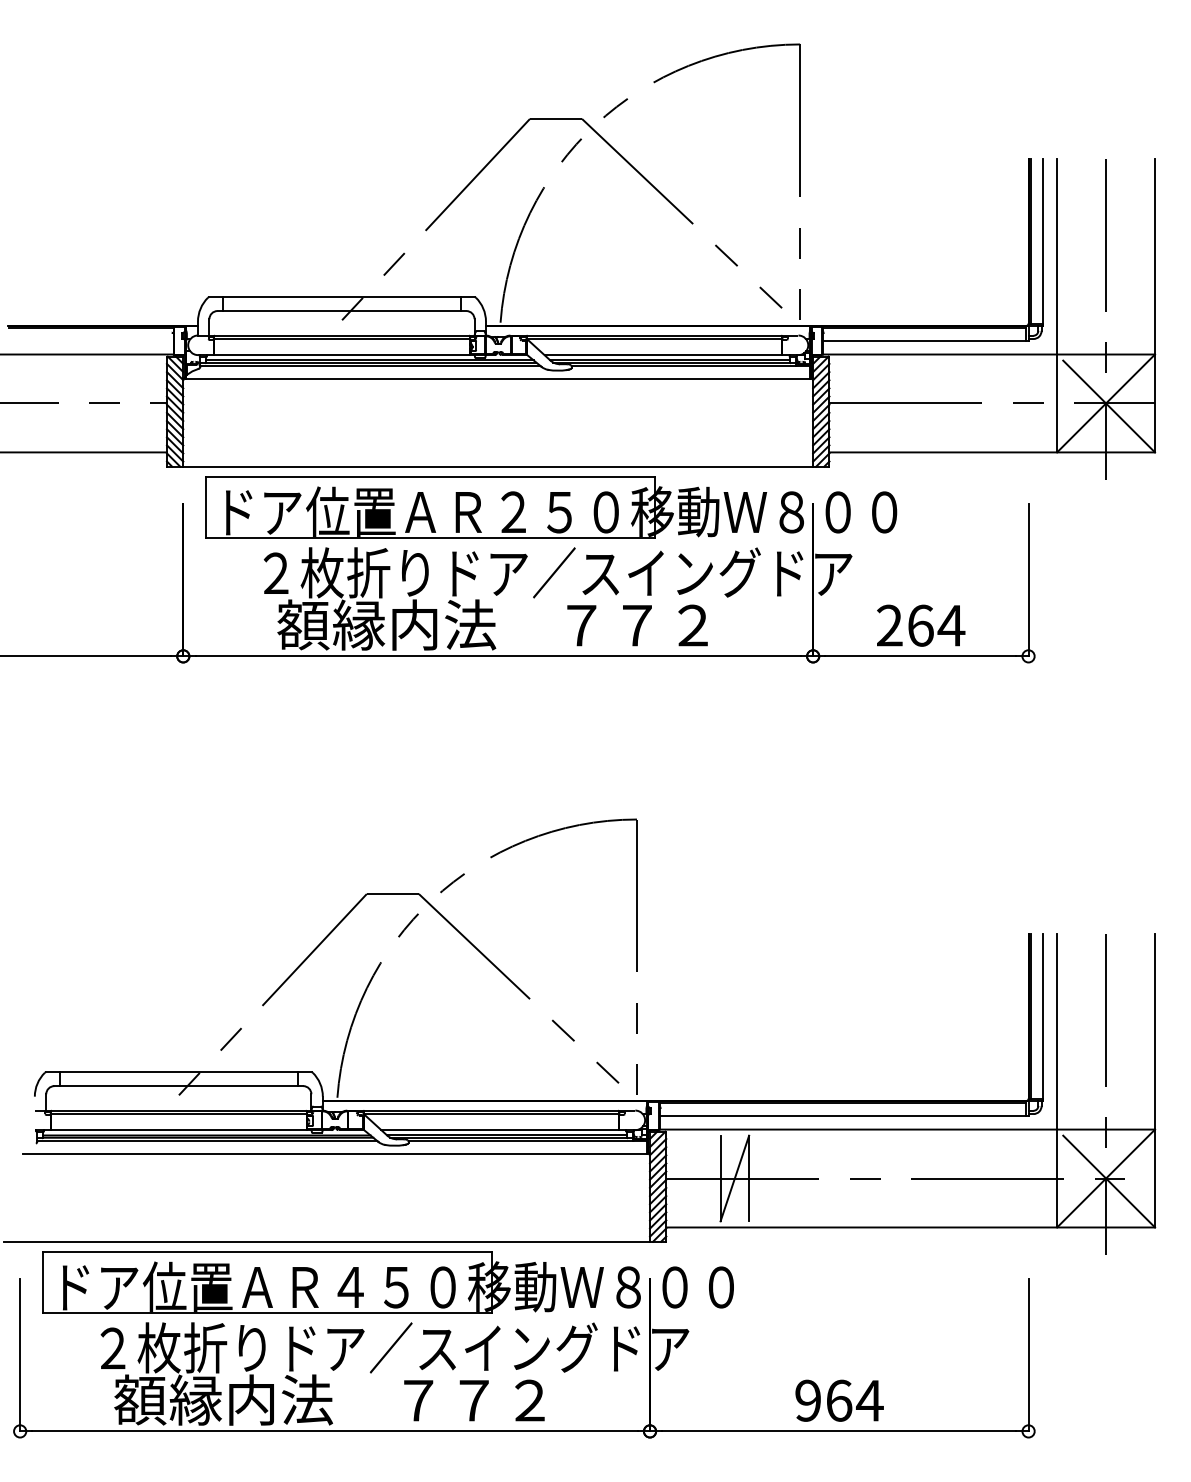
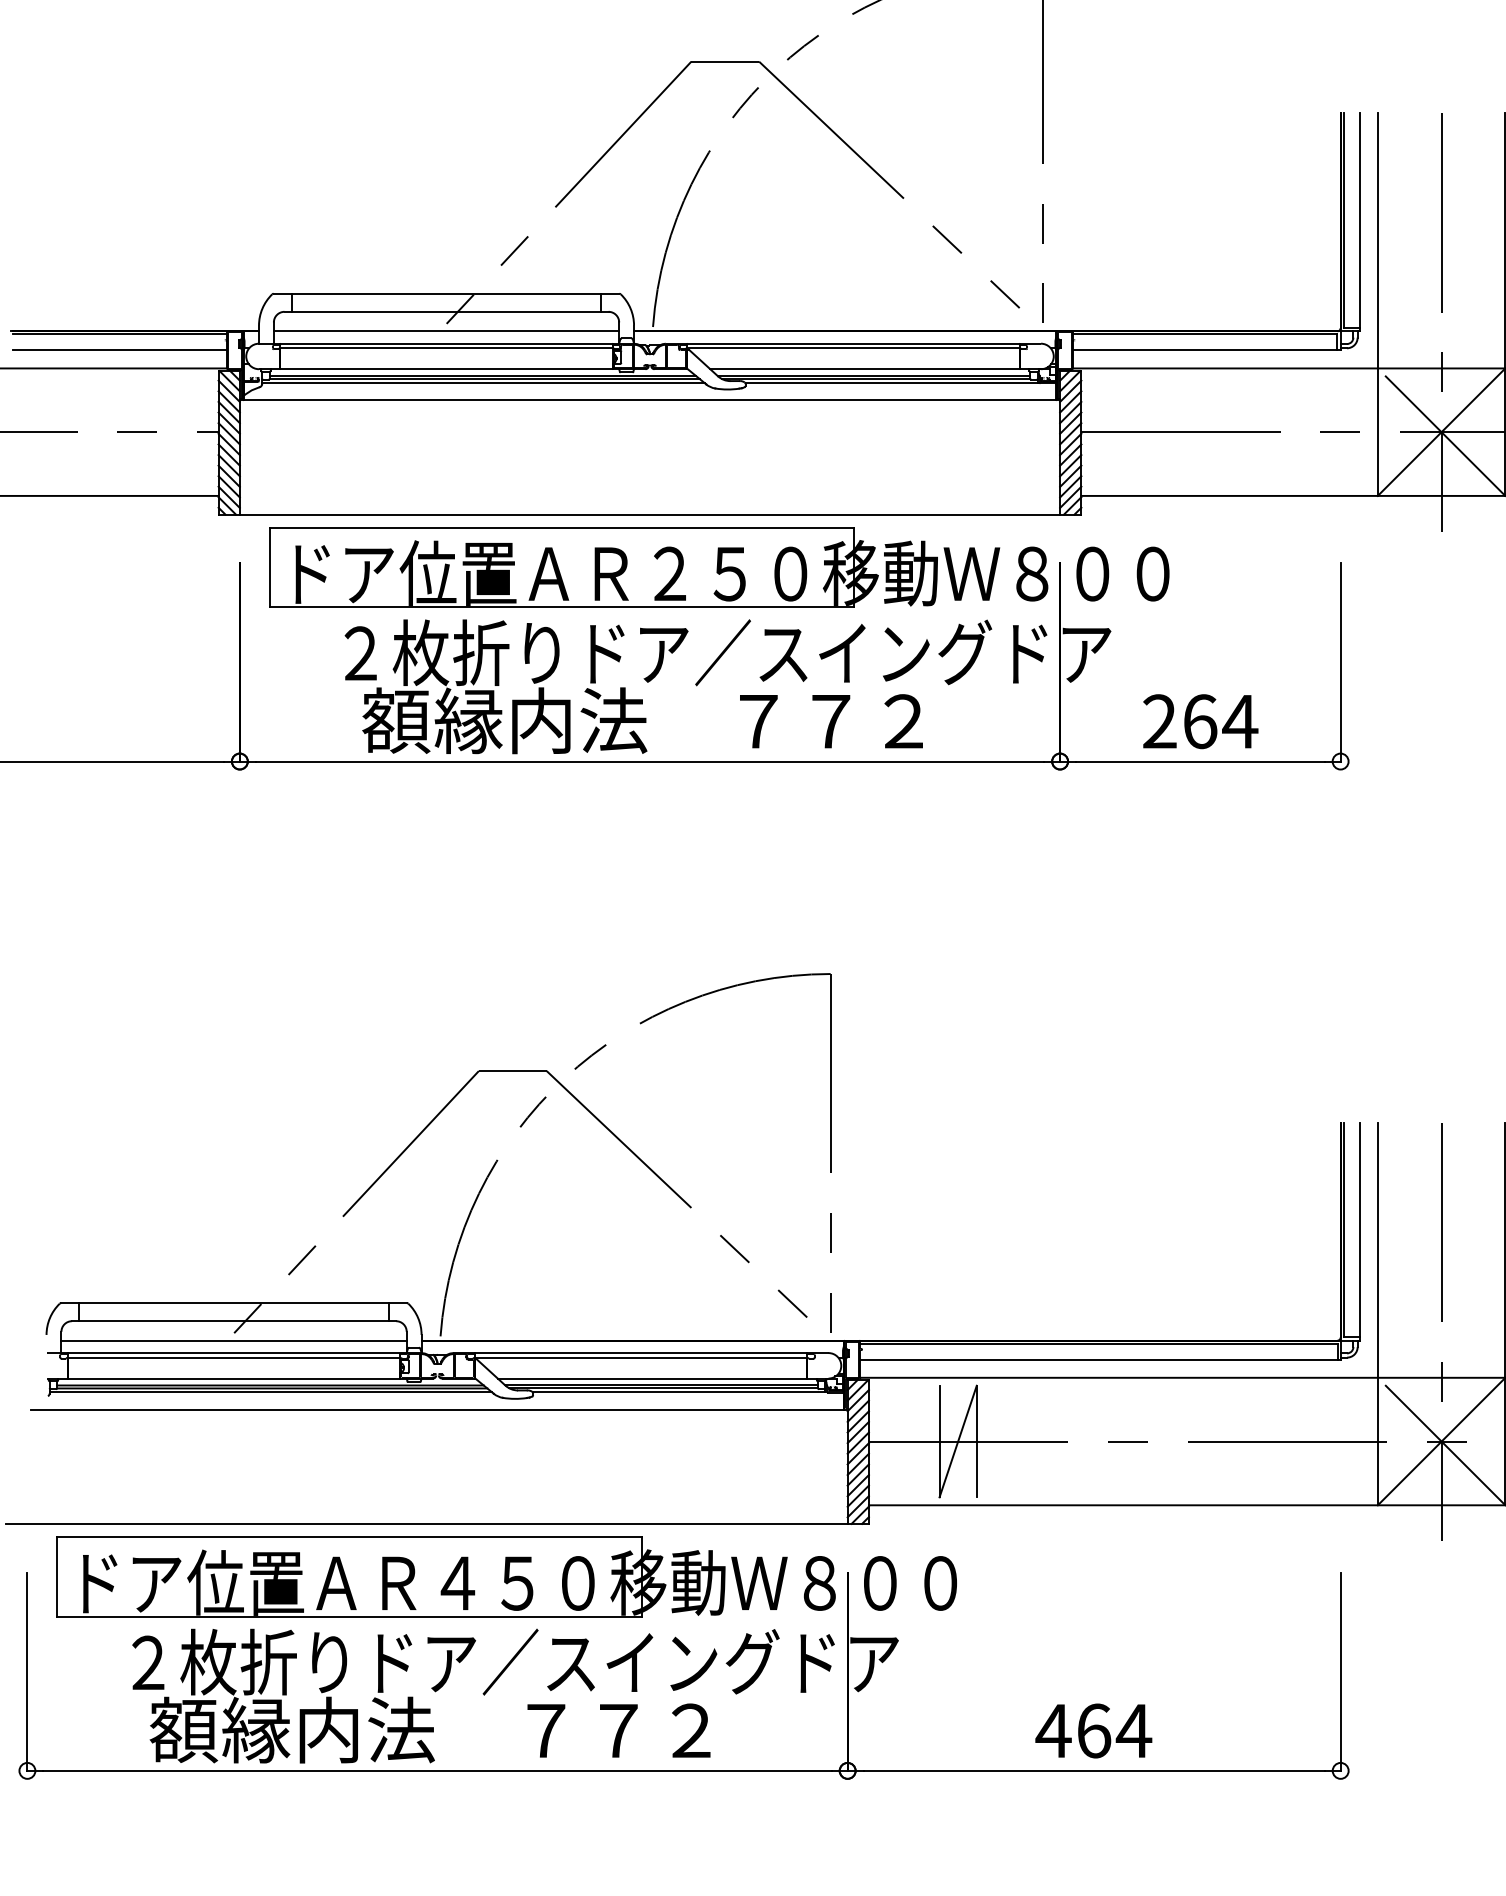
line: (341, 325) -> (445, 330), added
line: (90, 340) -> (119, 350), added
line: (178, 1101) -> (233, 1341), added
text: (808, 1400) -> (1054, 1730), 964 -> 464

